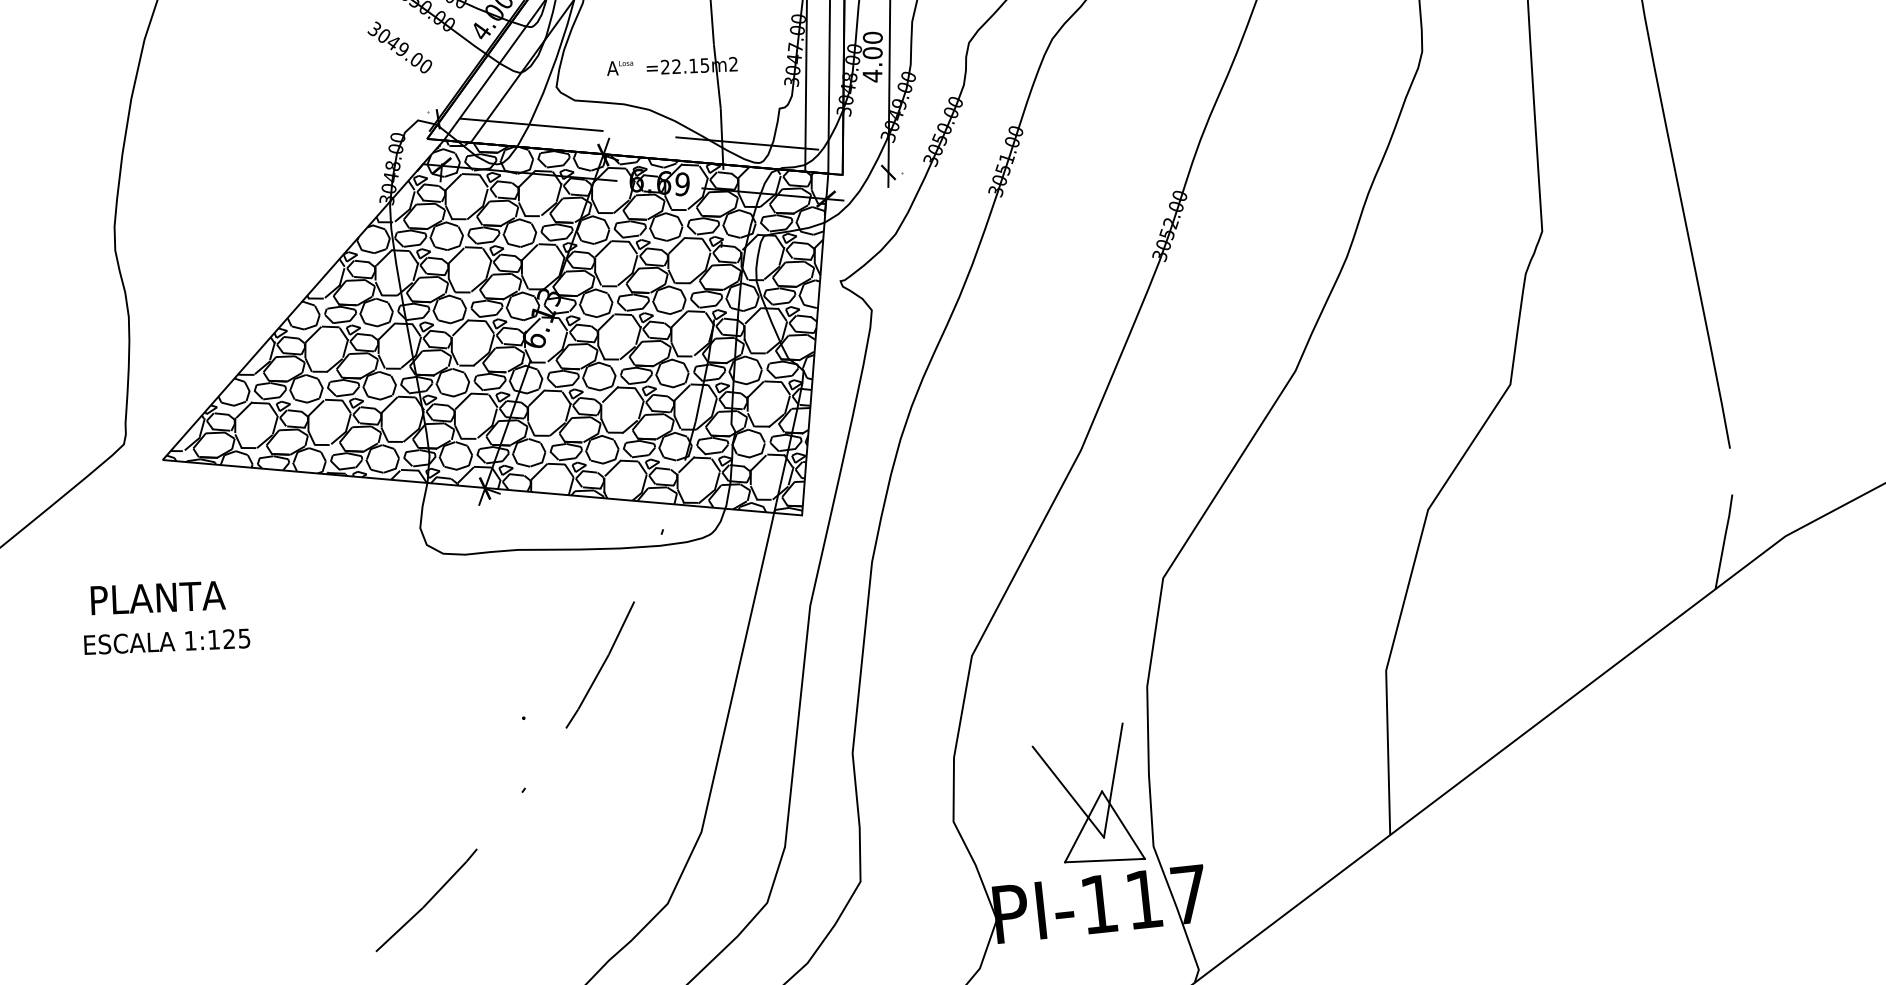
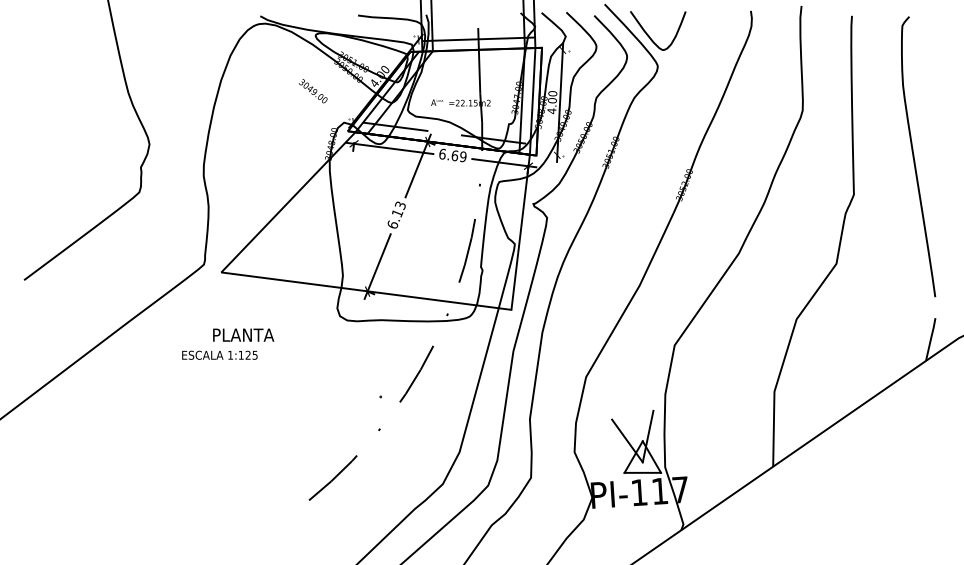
text: (400, 48) -> (313, 91), moved
hatch: (495, 331) -> (375, 220), removed
text: (157, 596) -> (243, 334), moved

